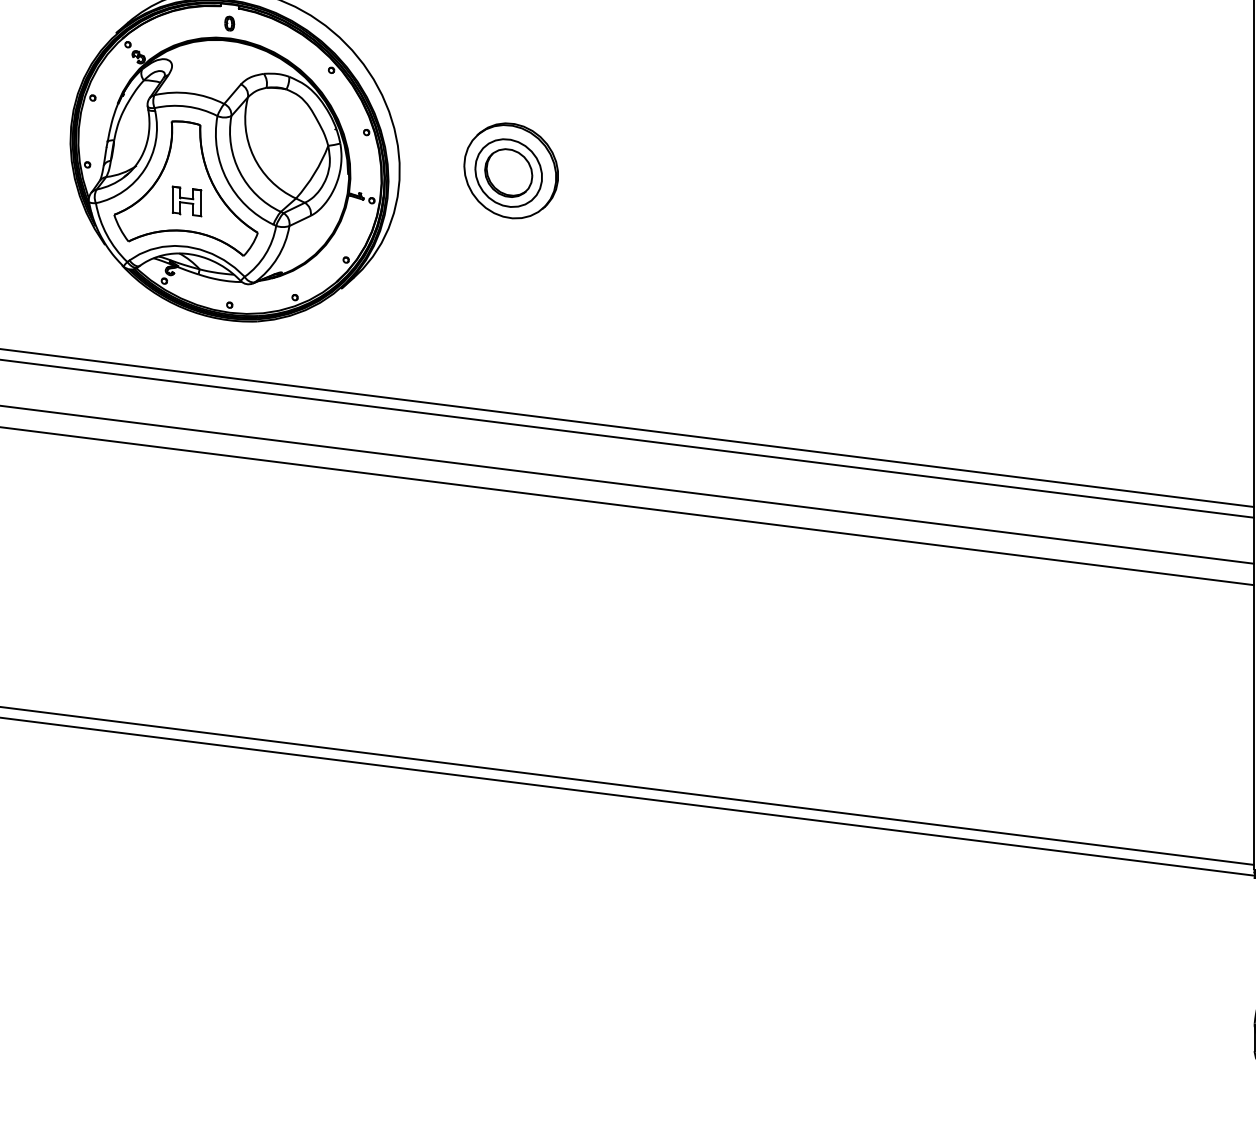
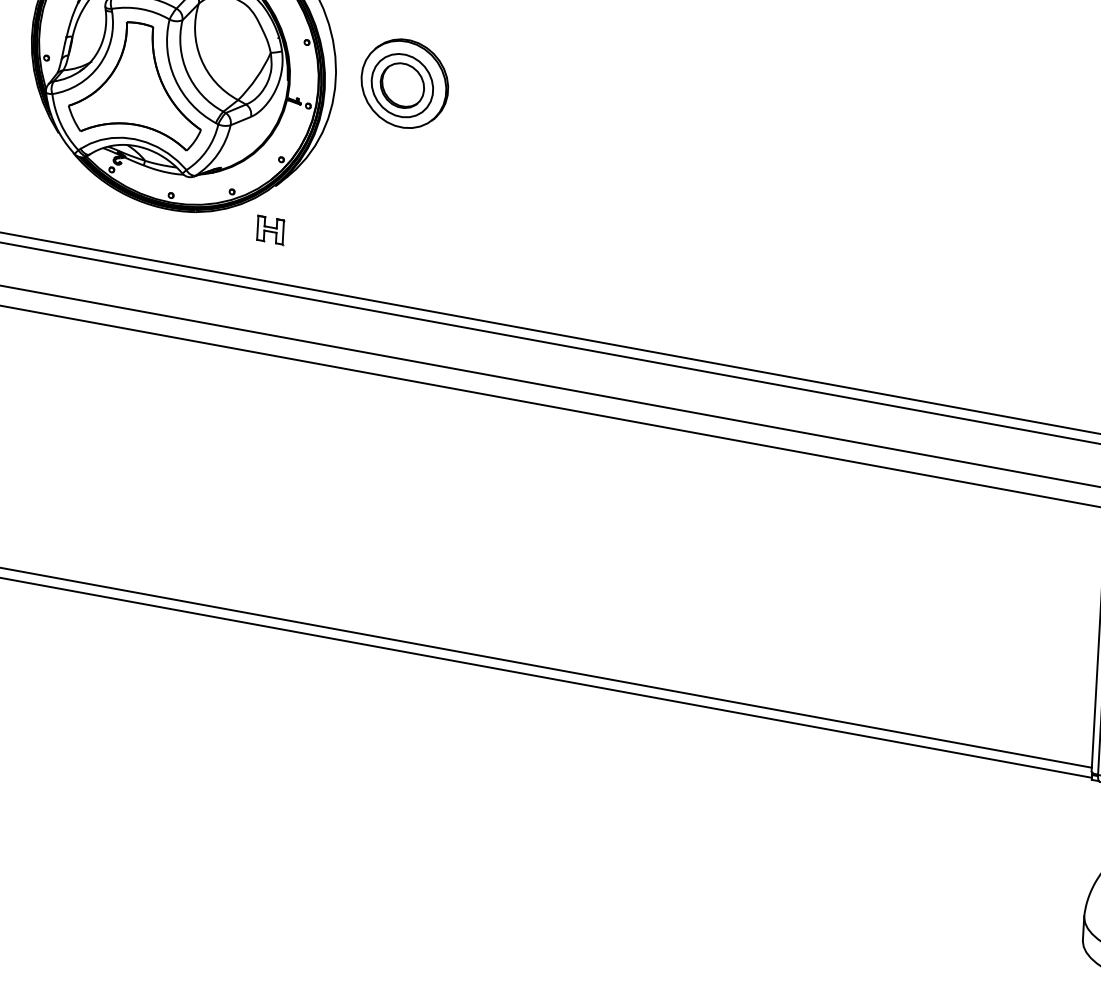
part: (510, 170) -> (404, 83), moved
part: (186, 201) -> (270, 230), moved

